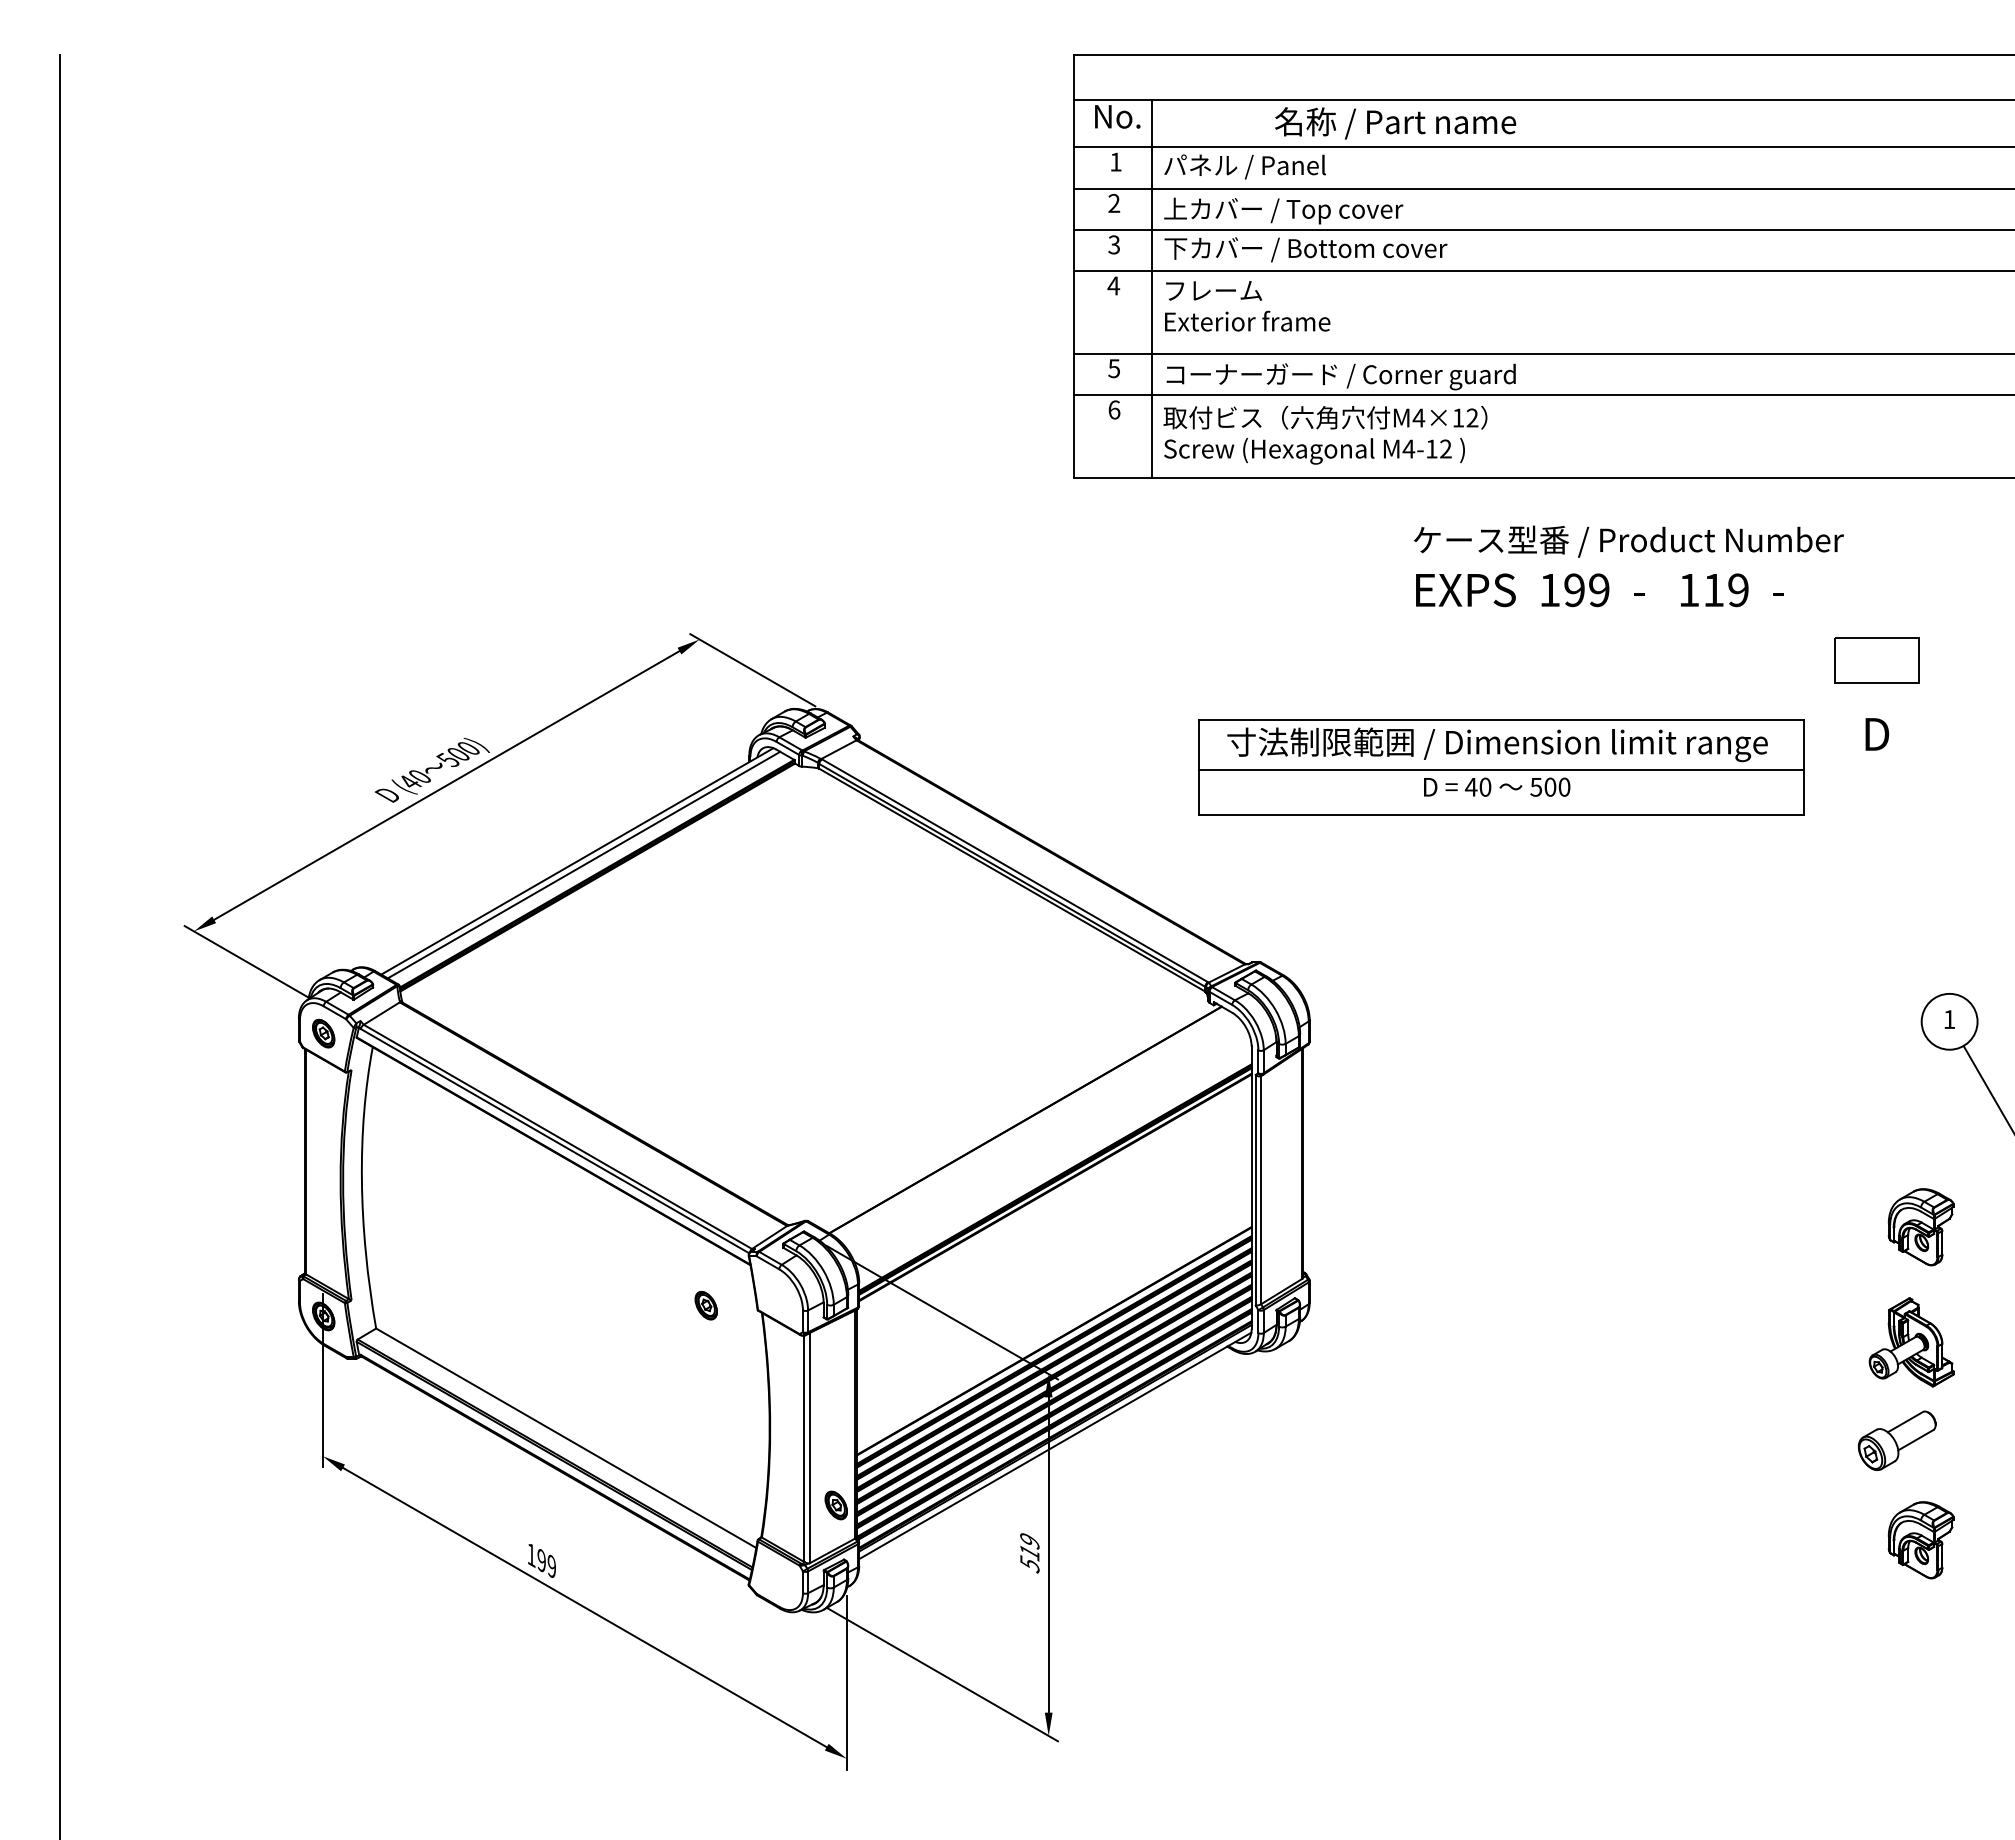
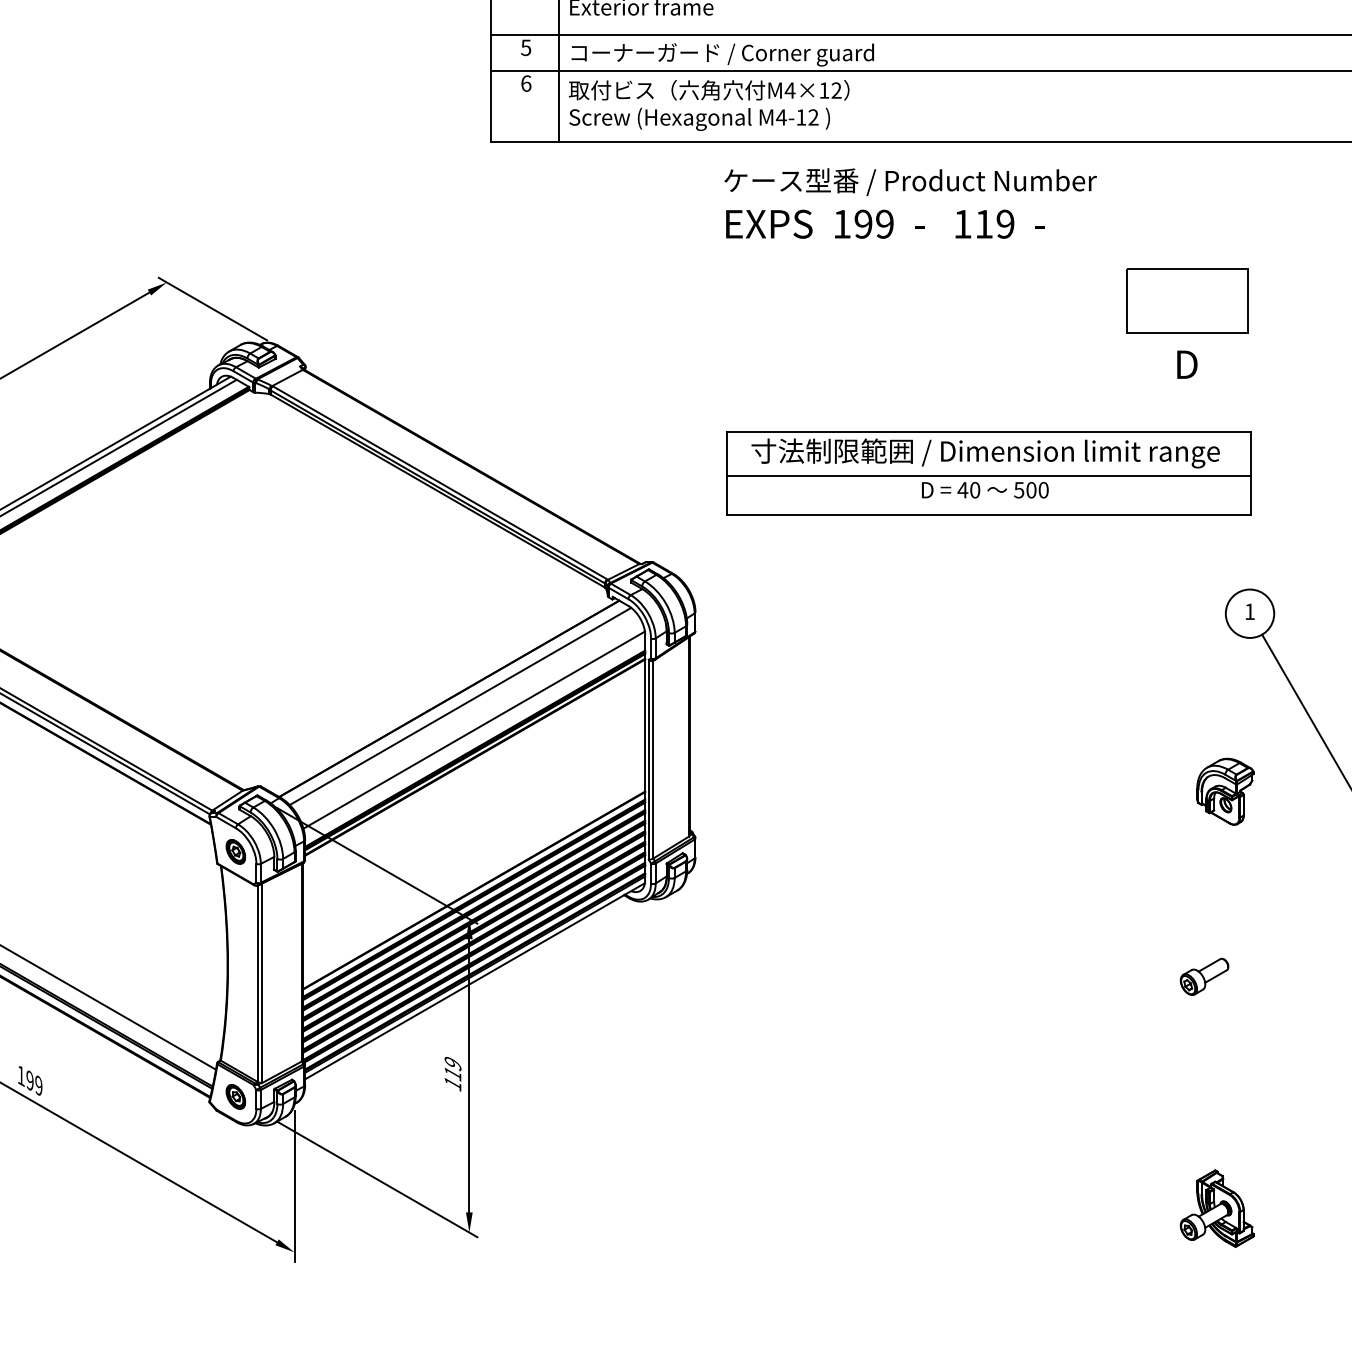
text: (1628, 566) -> (910, 203), moved
part: (1876, 660) -> (1186, 300), size x1.67
part: (1501, 767) -> (989, 473), moved
line: (1038, 1128) -> (460, 706), added
line: (1054, 1155) -> (474, 729), added
part: (705, 1305) -> (235, 851), moved
part: (1911, 1342) -> (1216, 1208), moved
part: (1896, 1440) -> (1203, 976), size x0.71
part: (835, 1505) -> (235, 1097), moved
part: (1920, 1540) -> (1224, 1063), removed
text: (1029, 1564) -> (452, 1084), 519 -> 119

